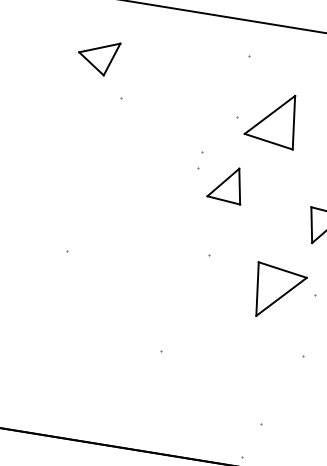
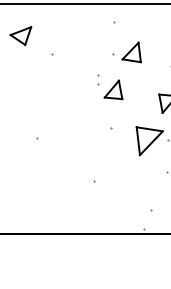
part: (97, 56) -> (20, 35), moved
part: (271, 119) -> (131, 52), size x0.7

